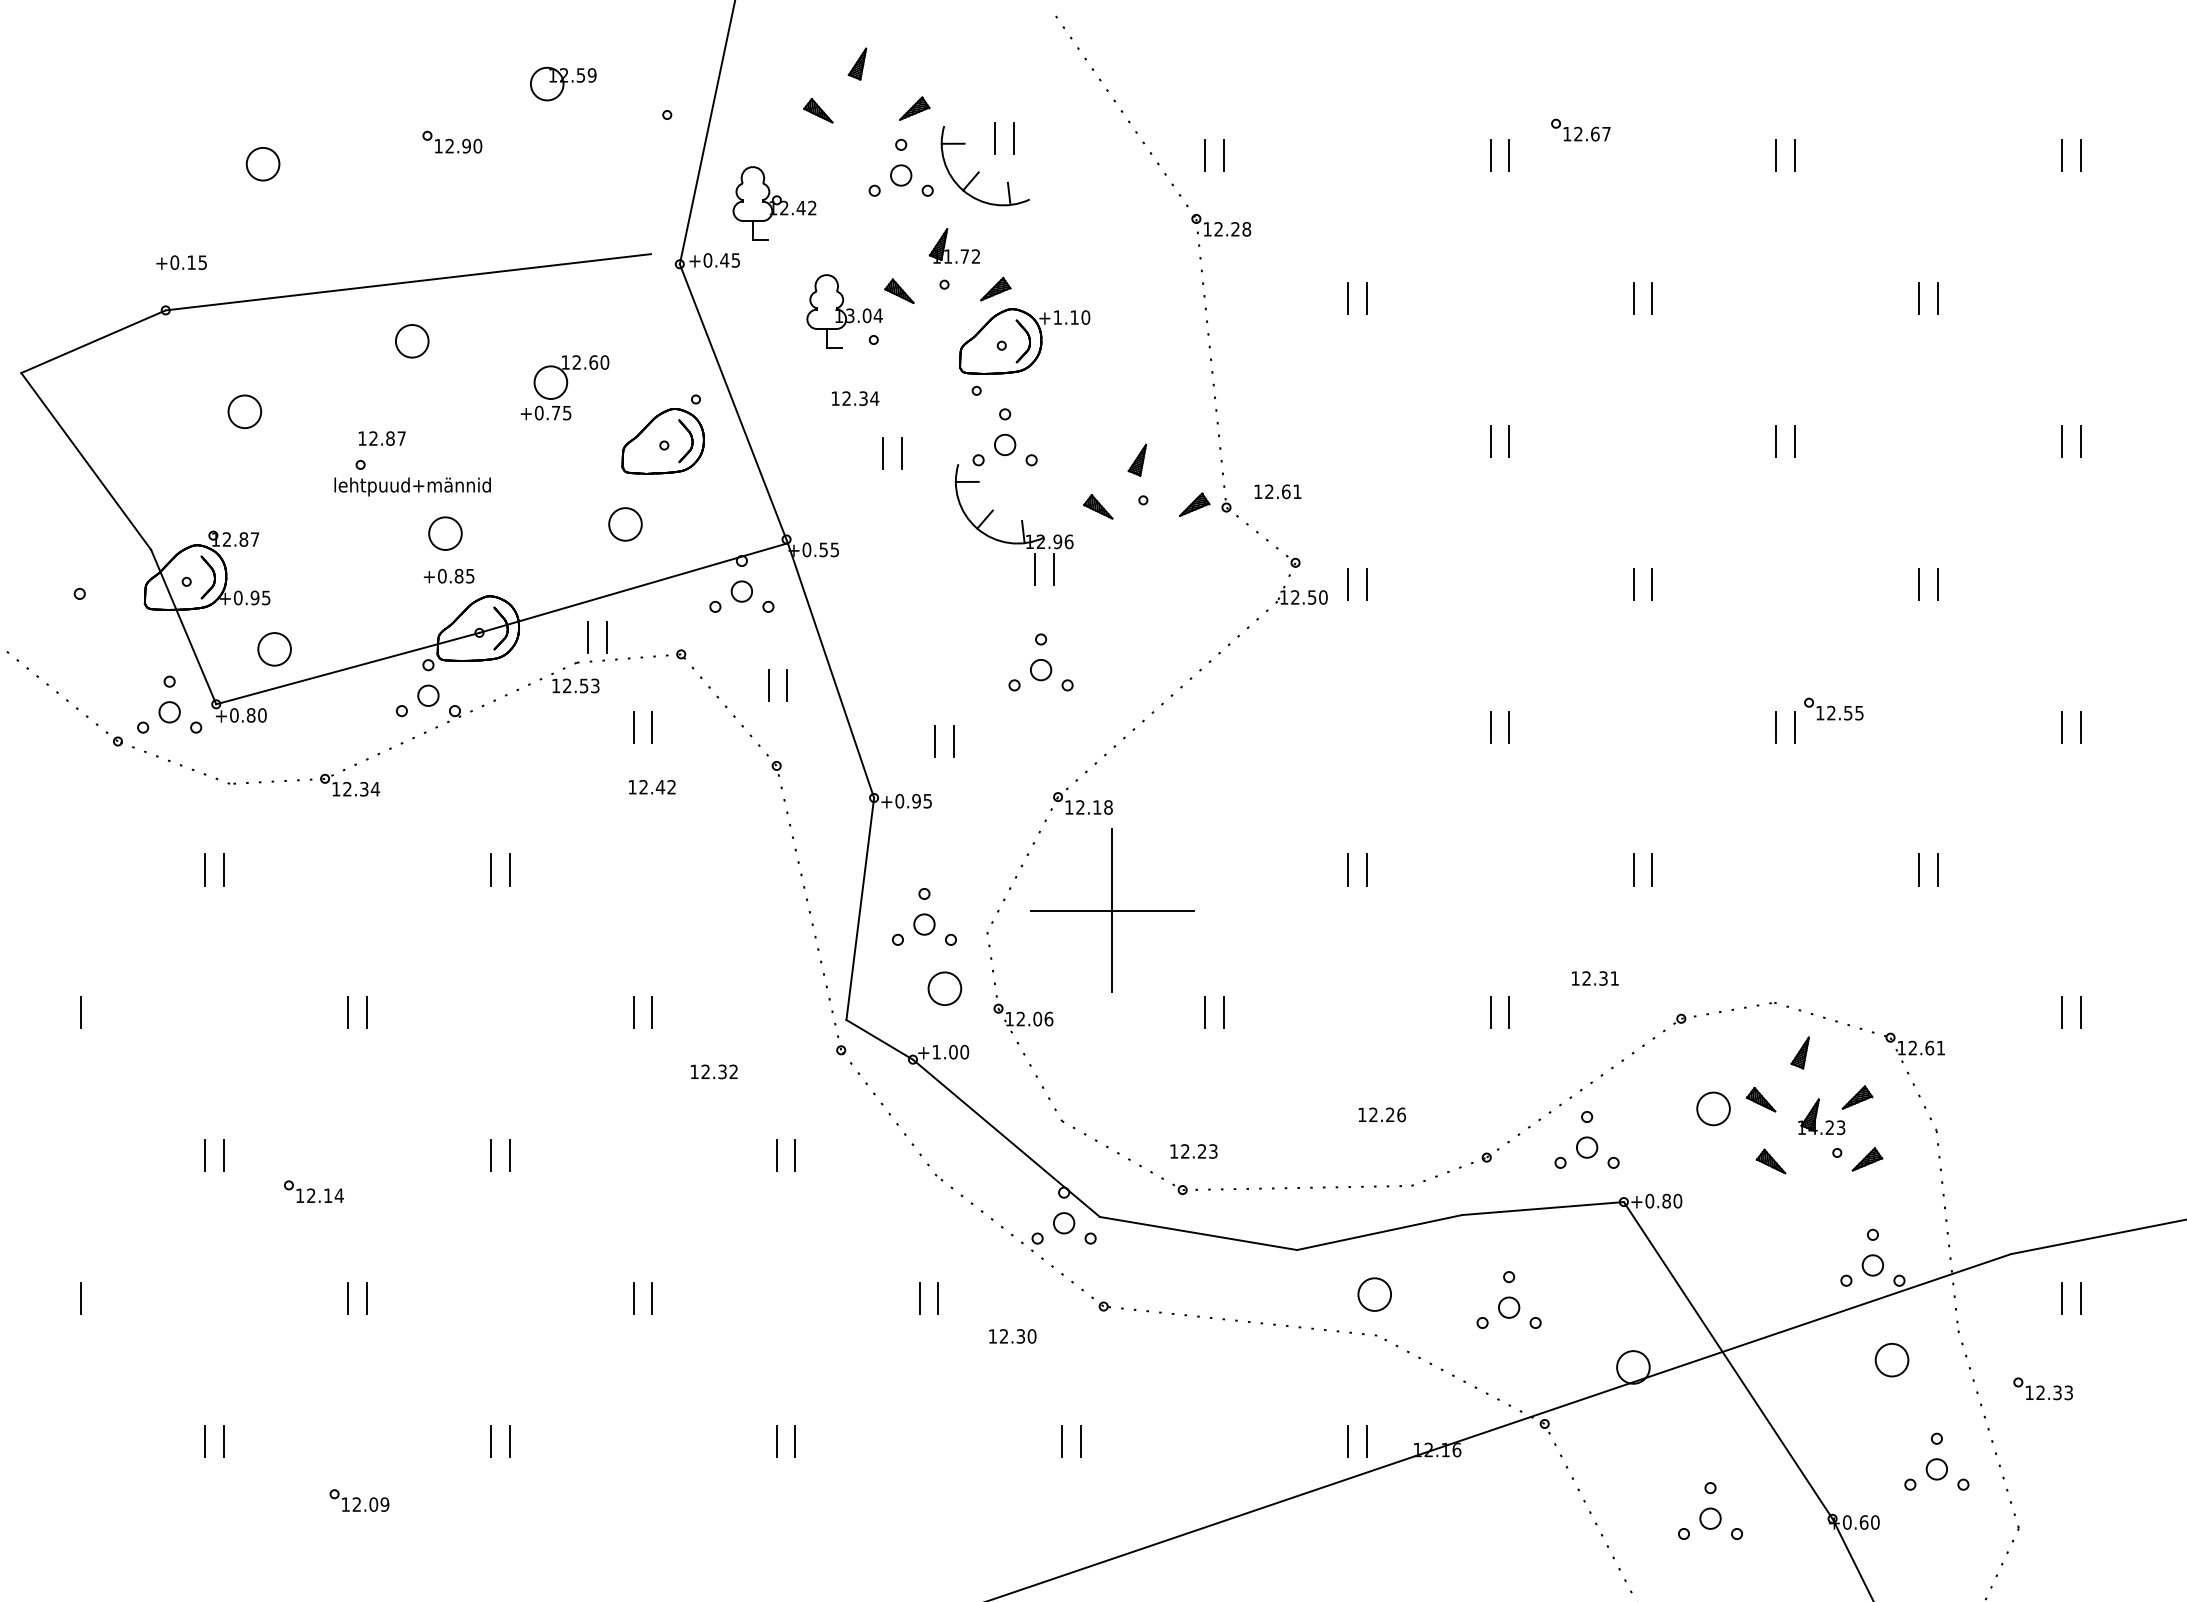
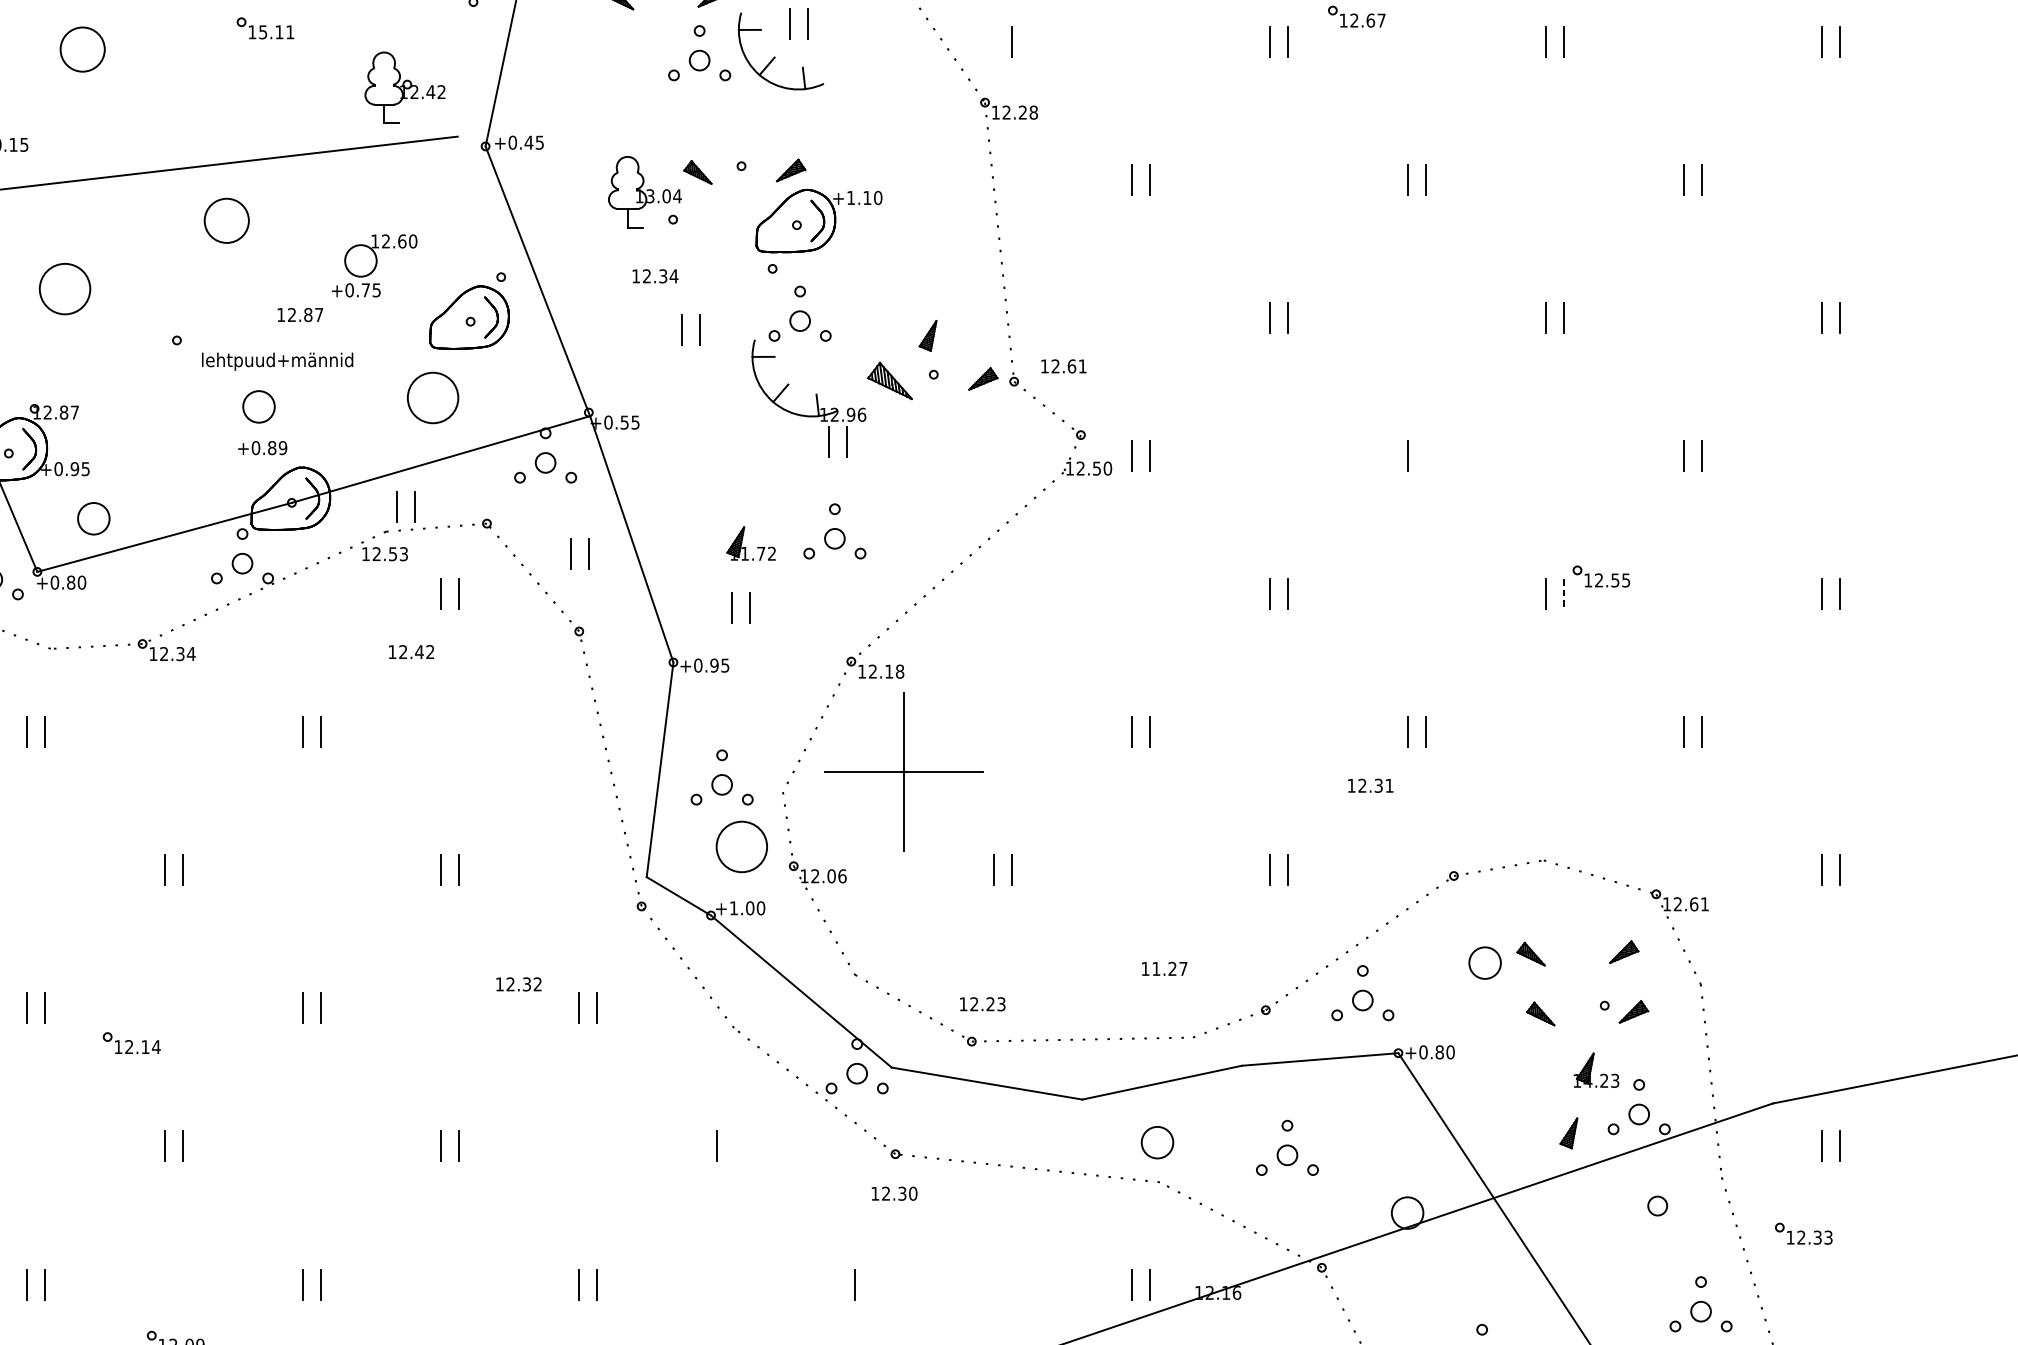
text: (463, 145) -> (276, 31), 12.90 -> 15.11
line: (1205, 155) -> (993, 41), removed
circle: (262, 164) -> (82, 49), size x1.4
part: (774, 203) -> (405, 87), moved
part: (953, 245) -> (750, 543), moved
circle: (412, 341) -> (227, 221), size x1.4
circle: (244, 411) -> (64, 288), size x1.6
text: (381, 438) -> (299, 314), moved
text: (412, 486) -> (277, 361), moved
part: (1098, 506) -> (890, 380), size x1.6
circle: (625, 524) -> (433, 398), size x1.6
text: (470, 575) -> (283, 447), +0.85 -> +0.89
line: (1652, 583) -> (1426, 455), removed
line: (1795, 727) -> (1564, 594), solid -> dashed
text: (651, 787) -> (410, 652), moved
text: (1595, 978) -> (1370, 785), moved
circle: (944, 988) -> (741, 846), size x1.6
part: (1799, 1052) -> (1568, 1132), moved
text: (714, 1071) -> (519, 983), moved
text: (1387, 1114) -> (1169, 968), 12.26 -> 11.27
part: (1821, 1116) -> (1596, 1070), moved
line: (938, 1298) -> (735, 1146), removed
text: (1012, 1336) -> (894, 1193), moved
circle: (1891, 1359) -> (1657, 1205), size x0.6
line: (1080, 1440) -> (873, 1283), removed

